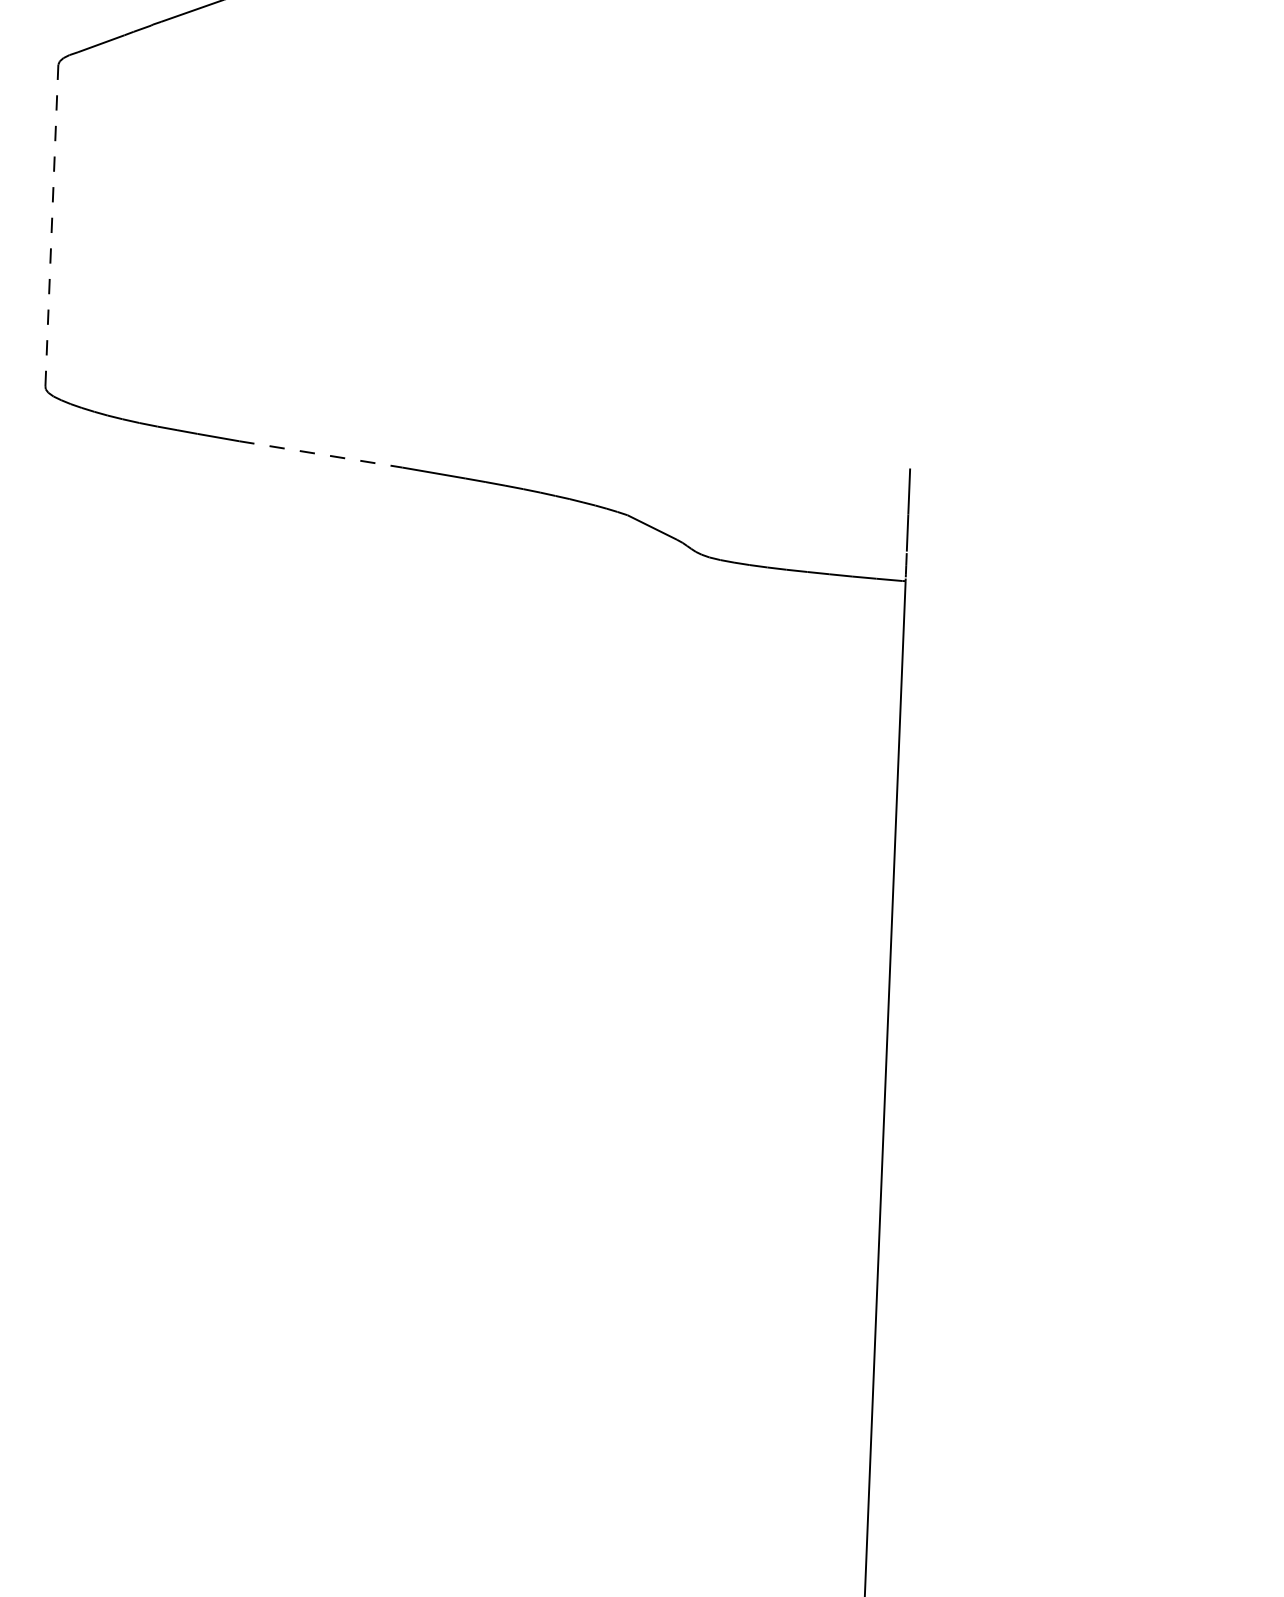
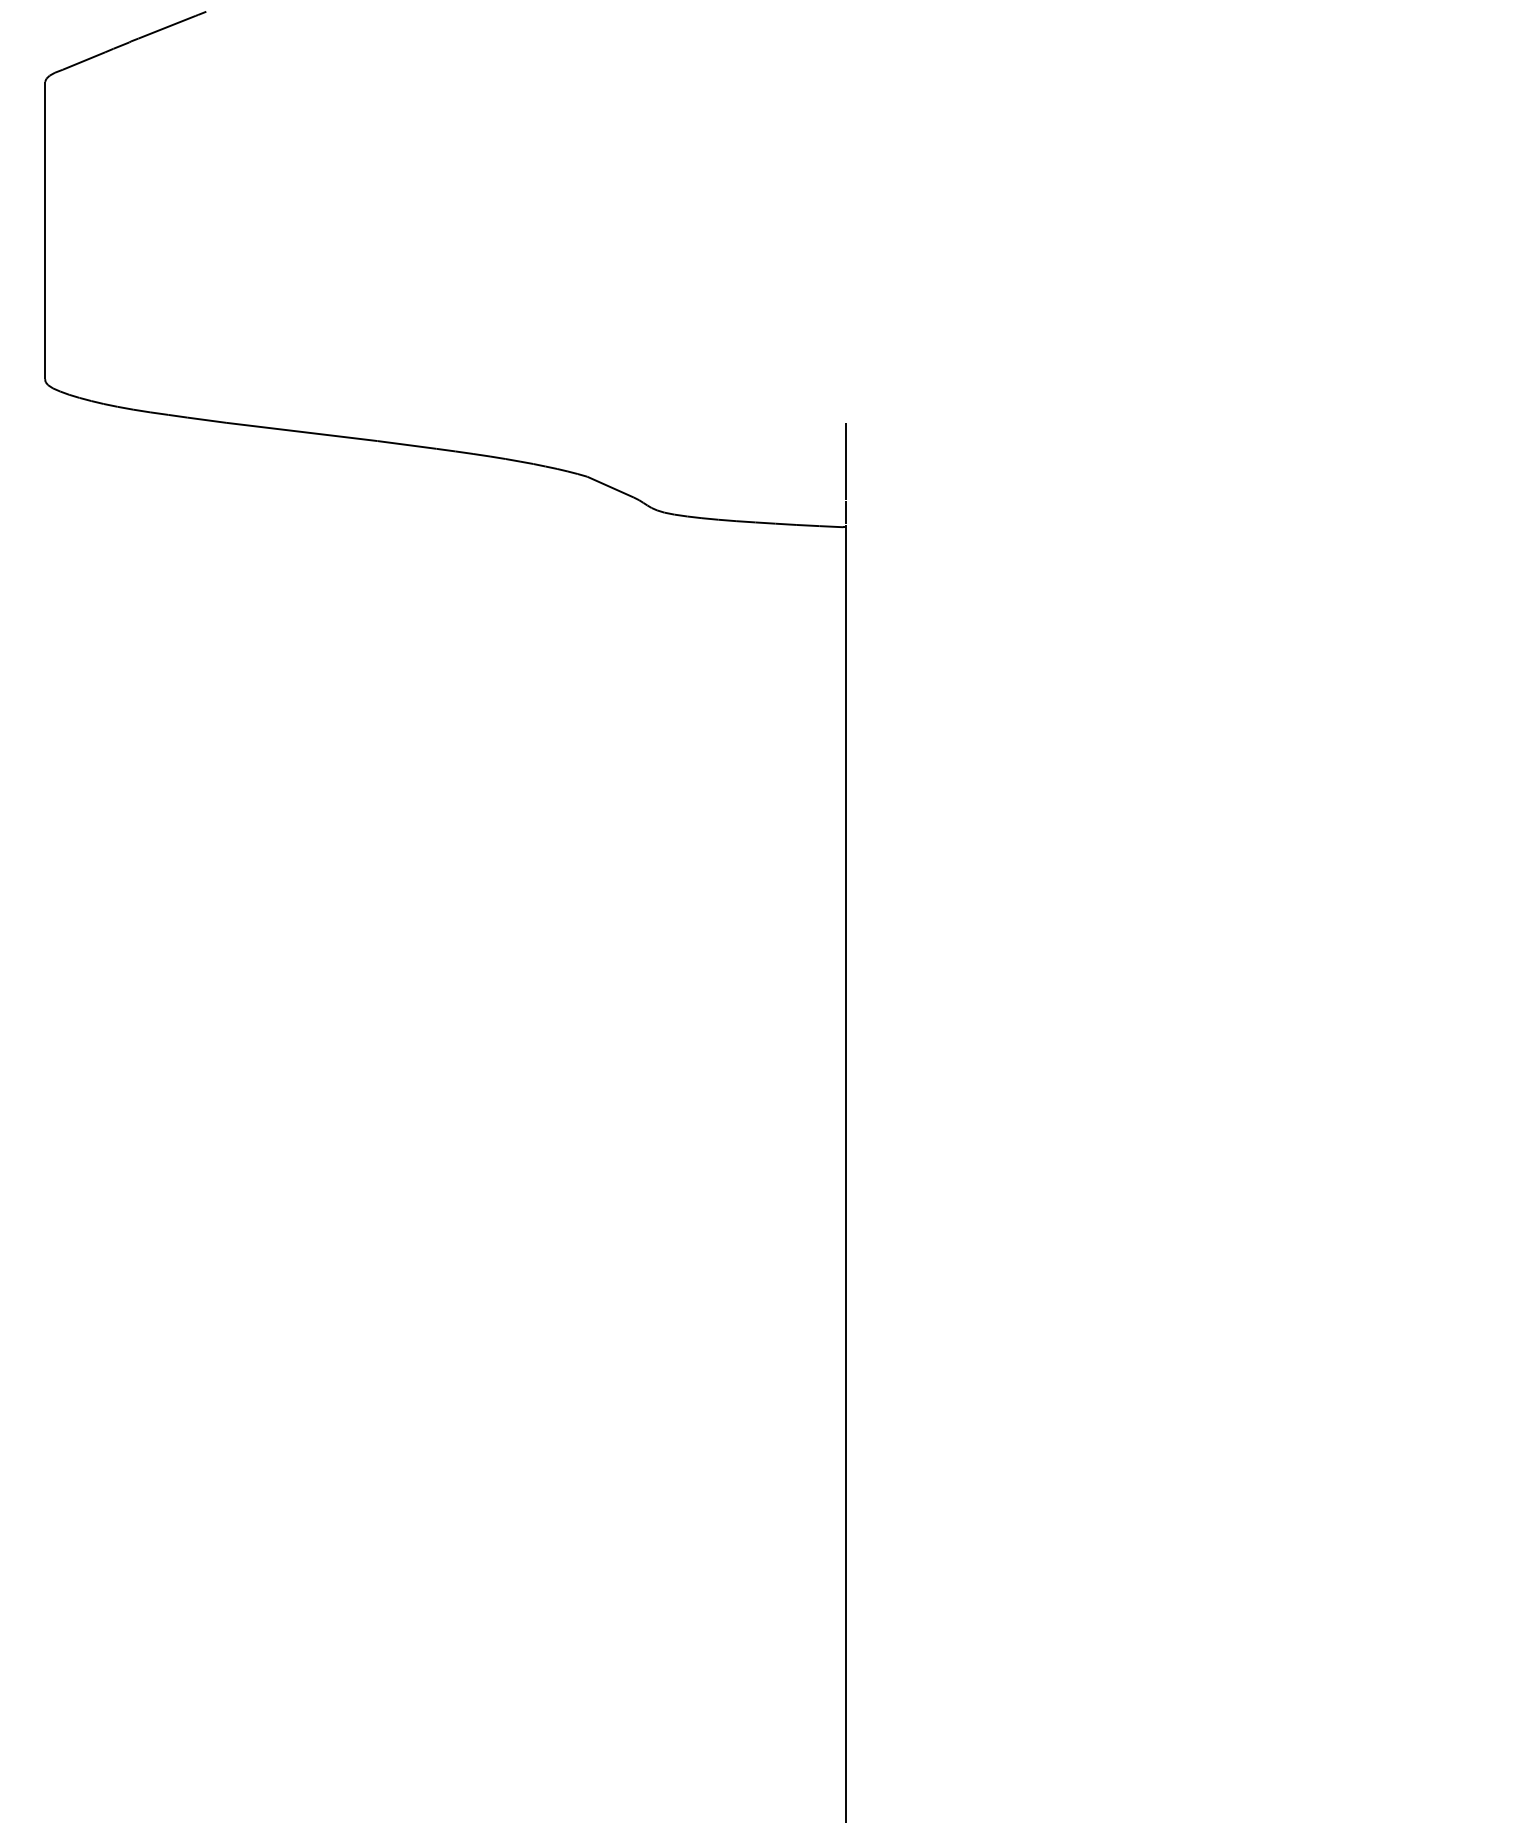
line: (52, 225) -> (45, 230), dashed -> solid
line: (321, 455) -> (302, 432), dashed -> solid

